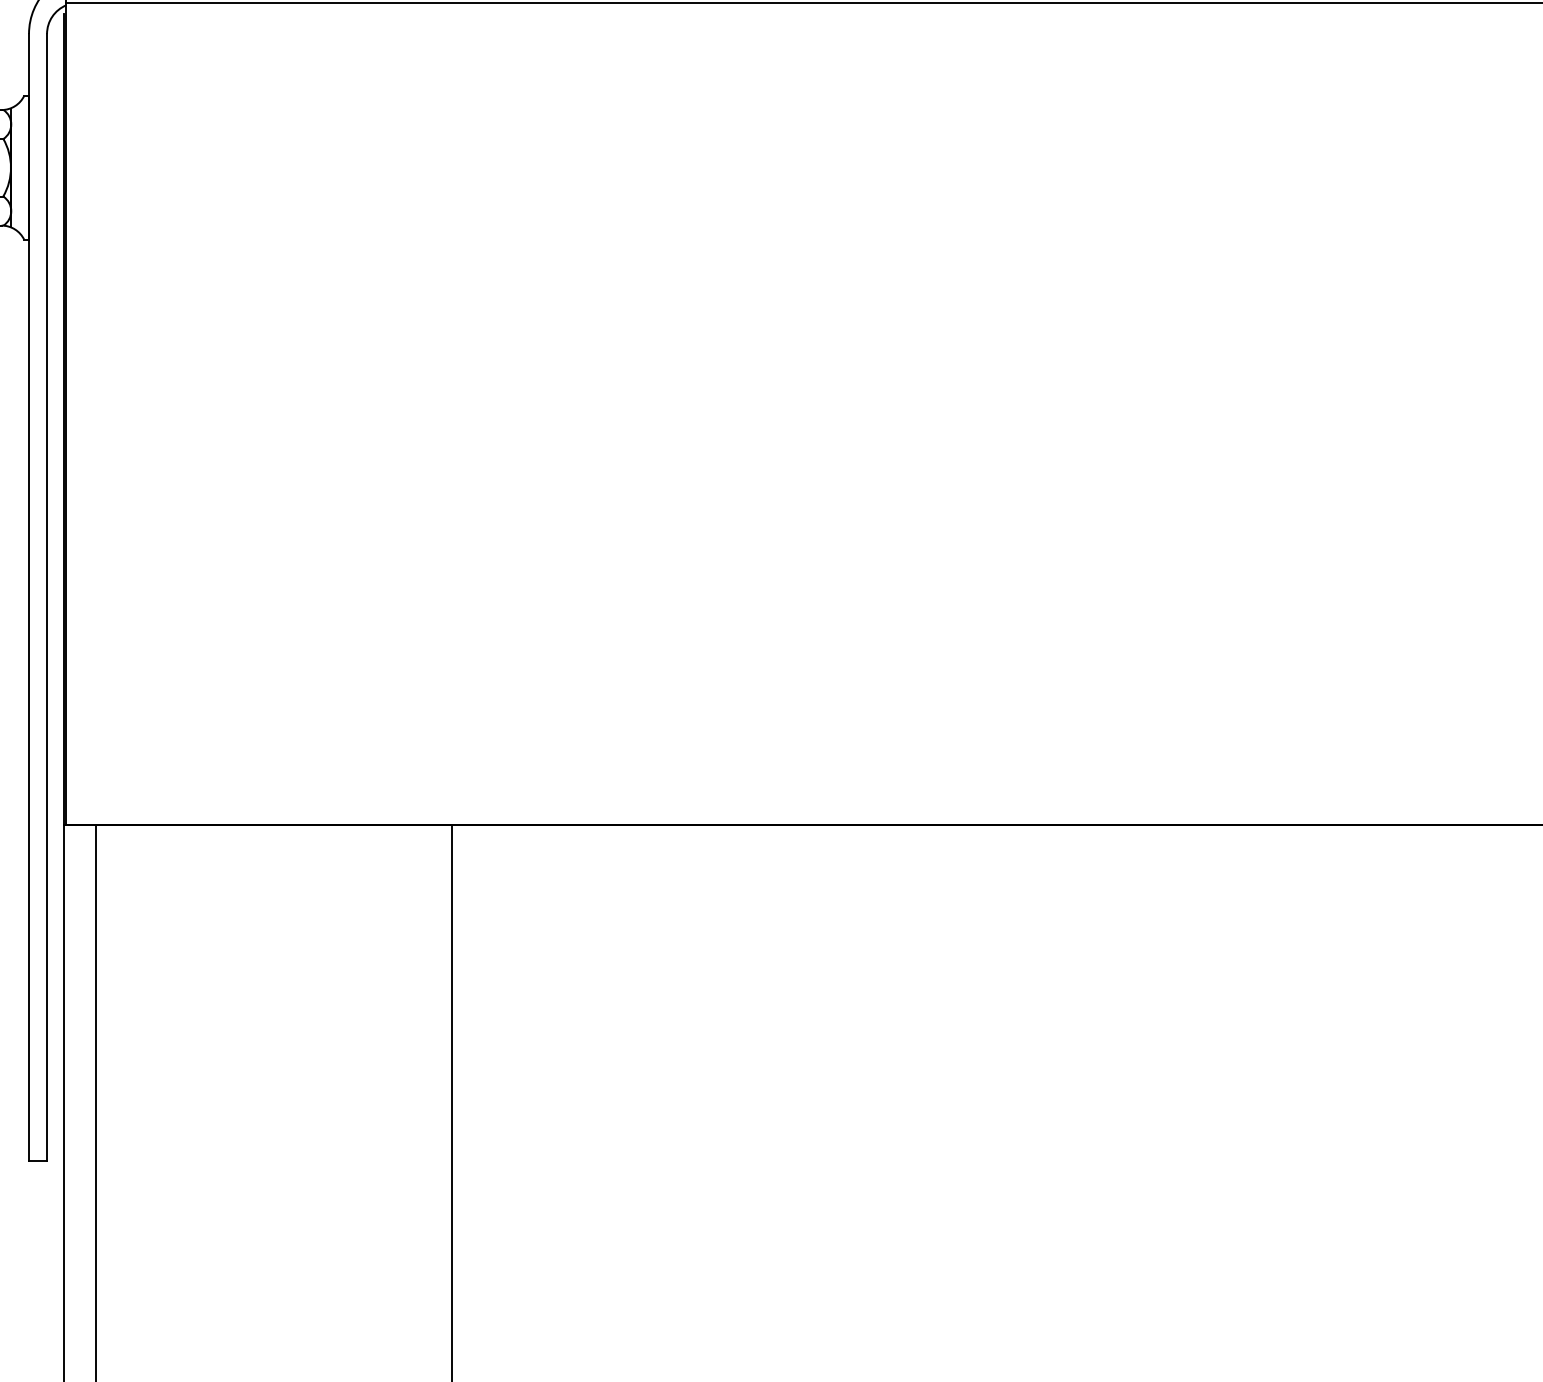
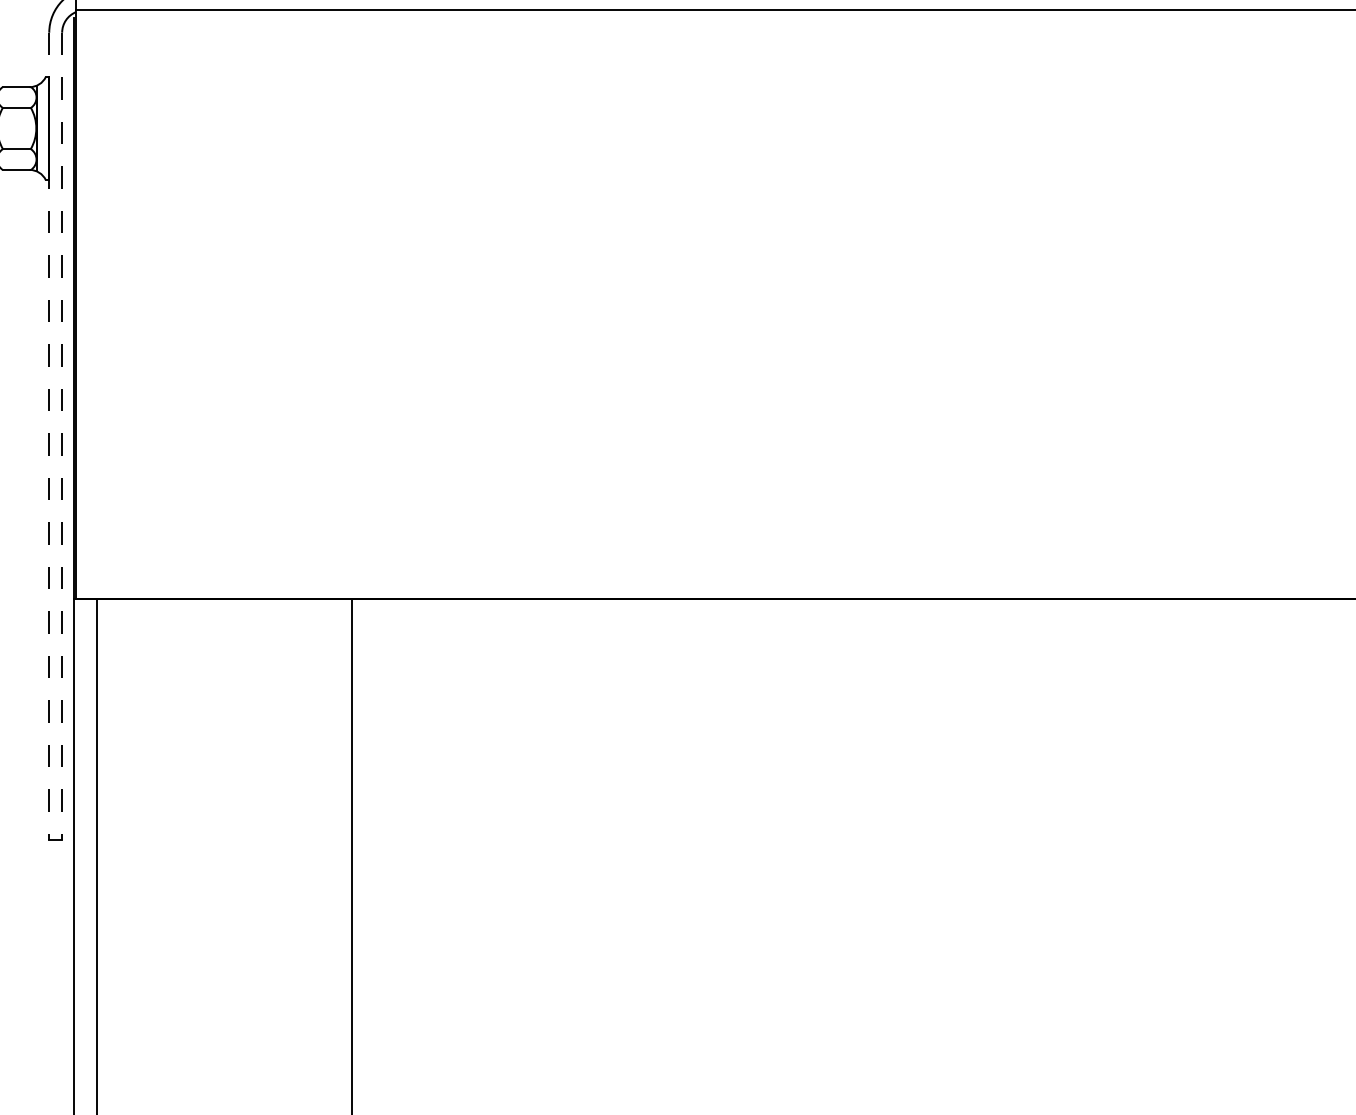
line: (29, 597) -> (49, 436), solid -> dashed
line: (47, 597) -> (62, 436), solid -> dashed

